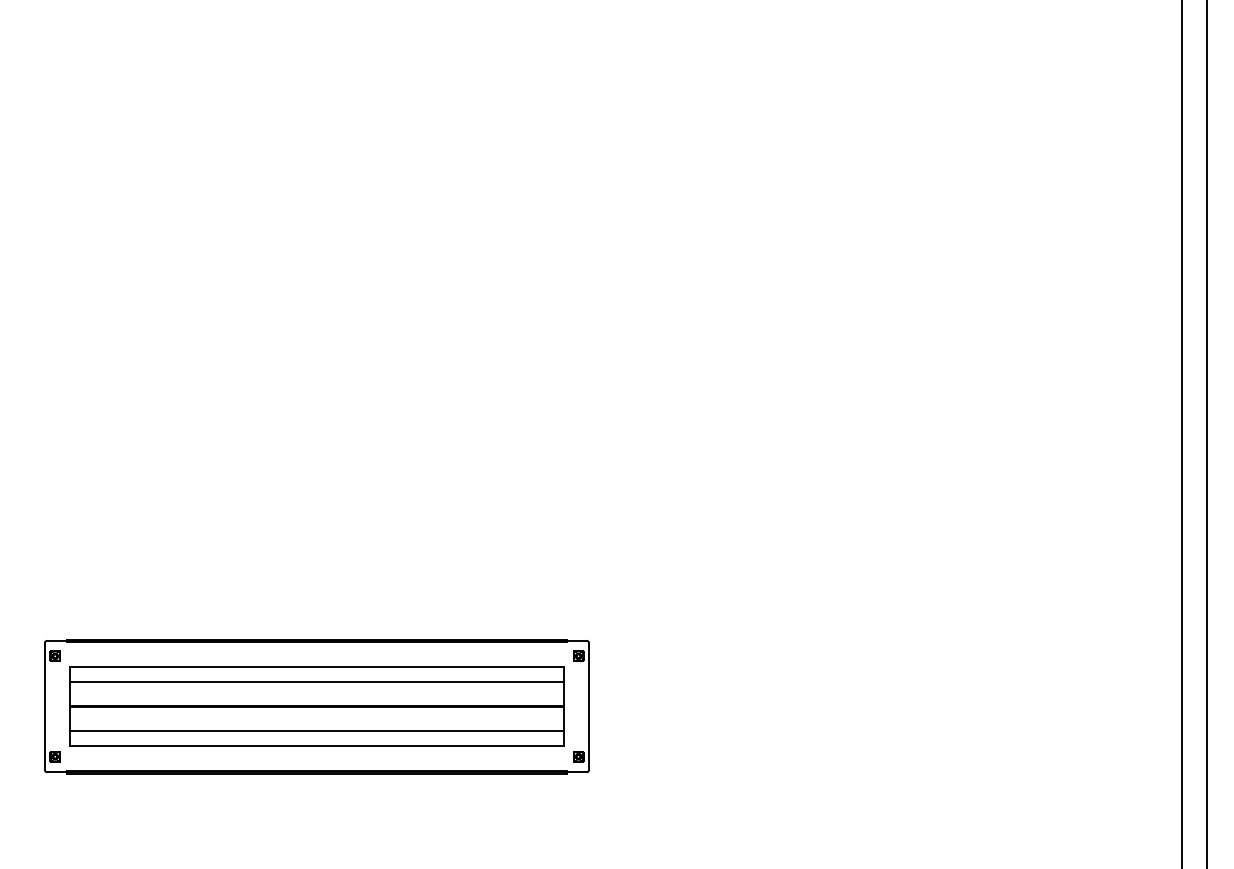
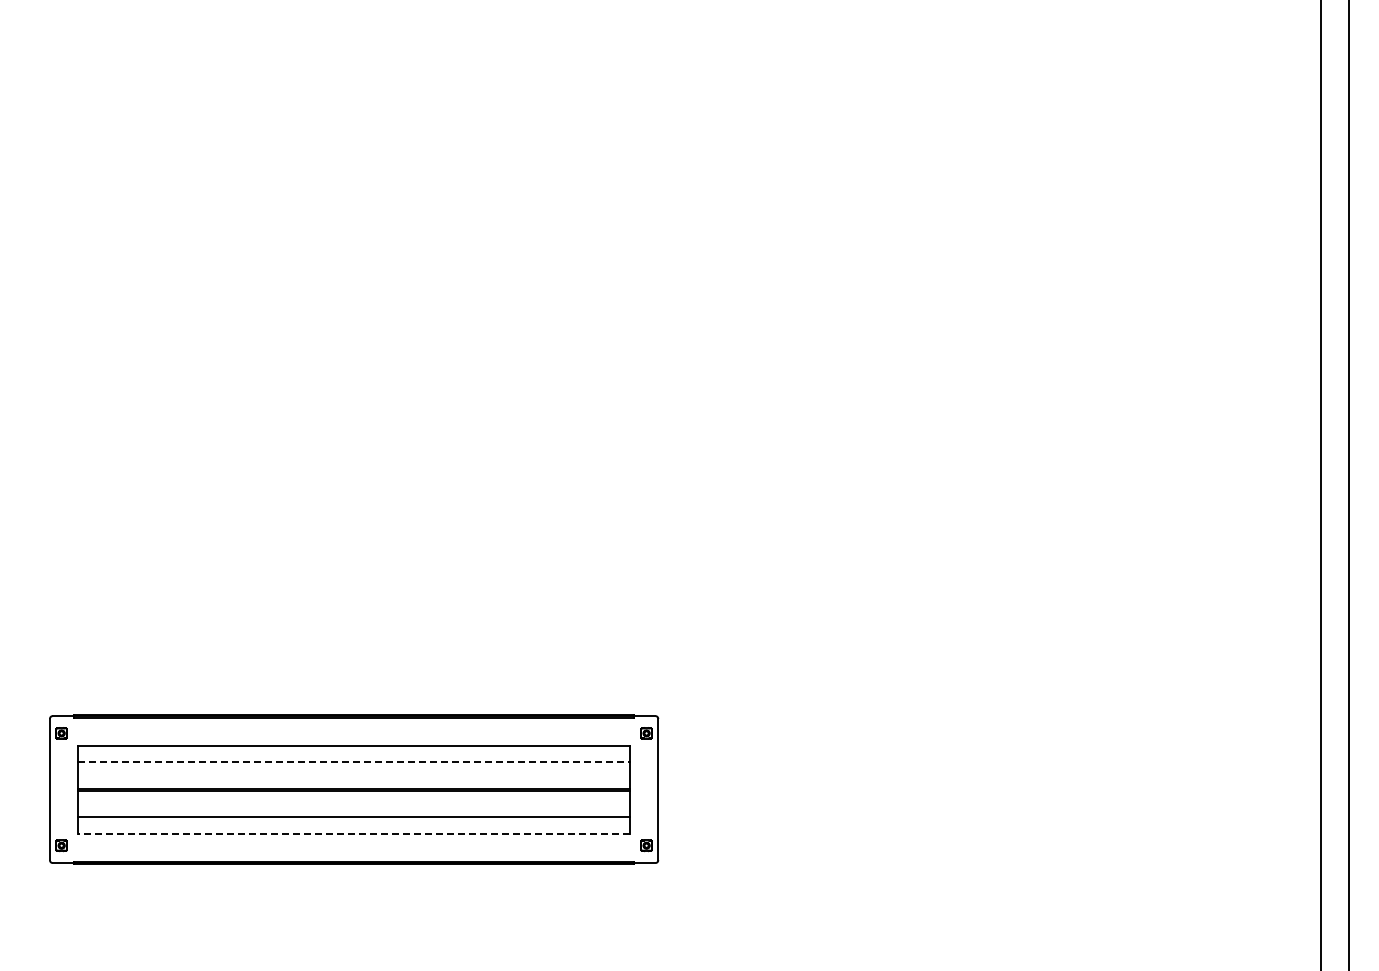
line: (317, 682) -> (354, 762), solid -> dashed
line: (316, 745) -> (353, 833), solid -> dashed

